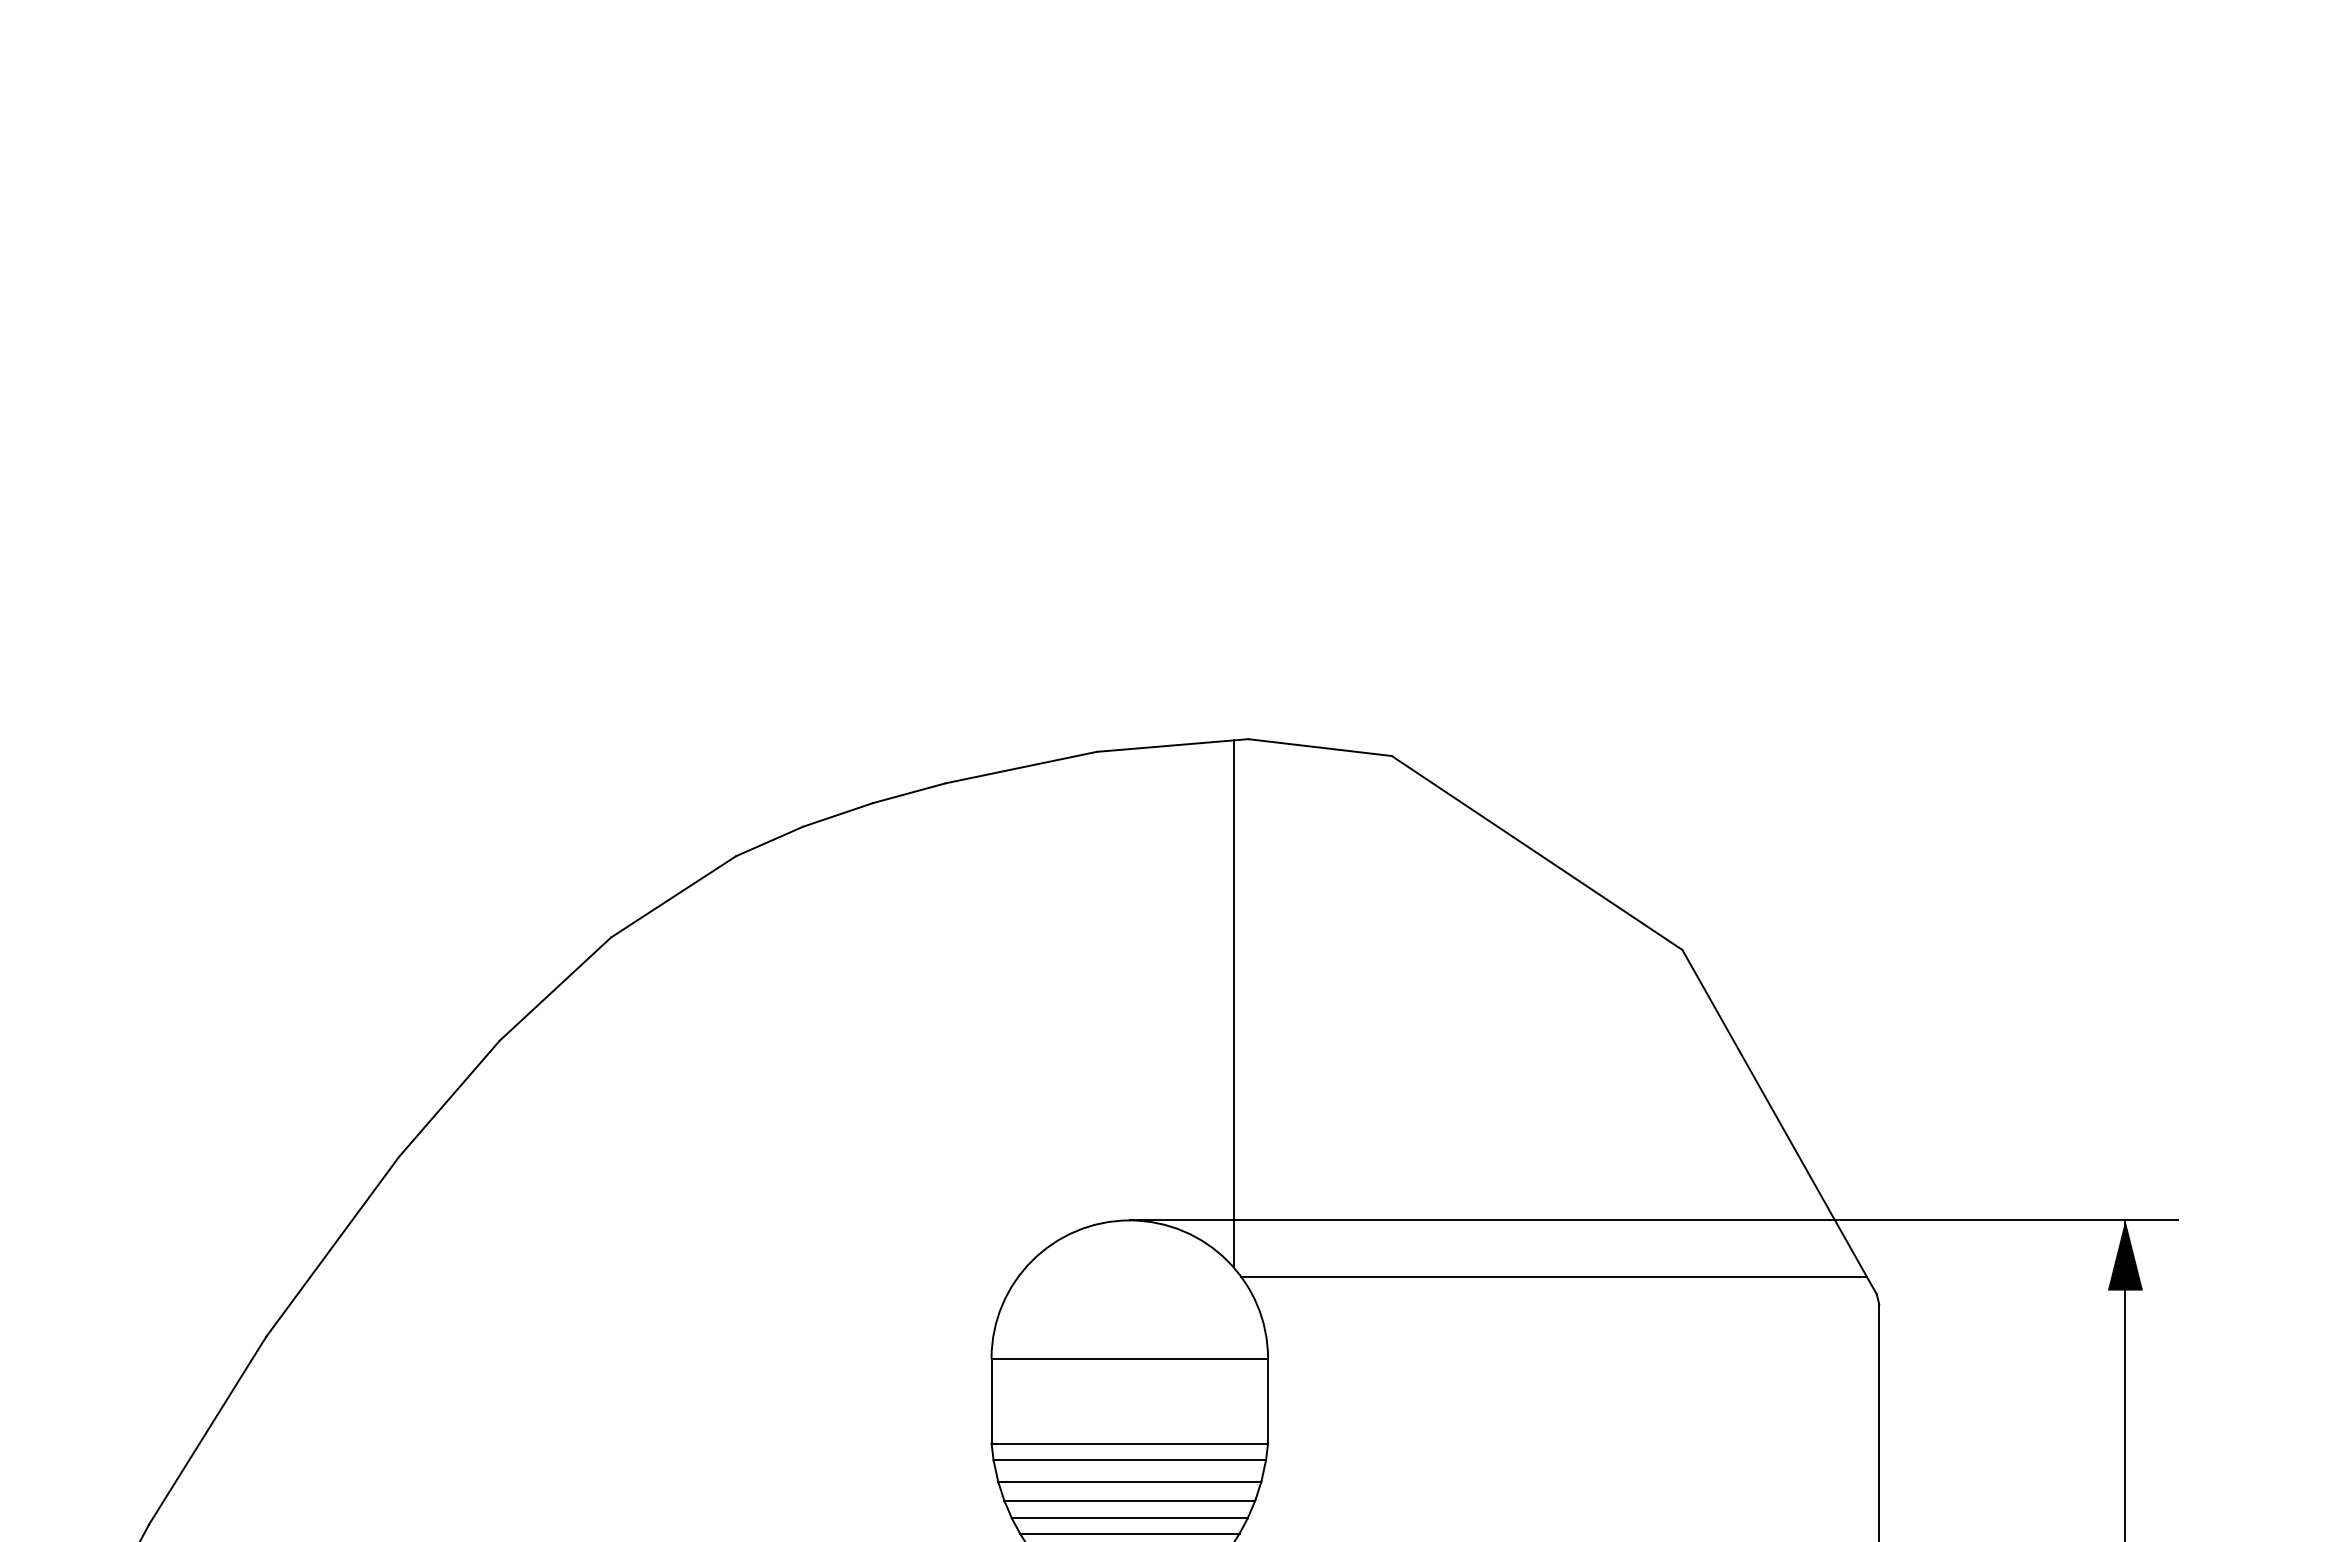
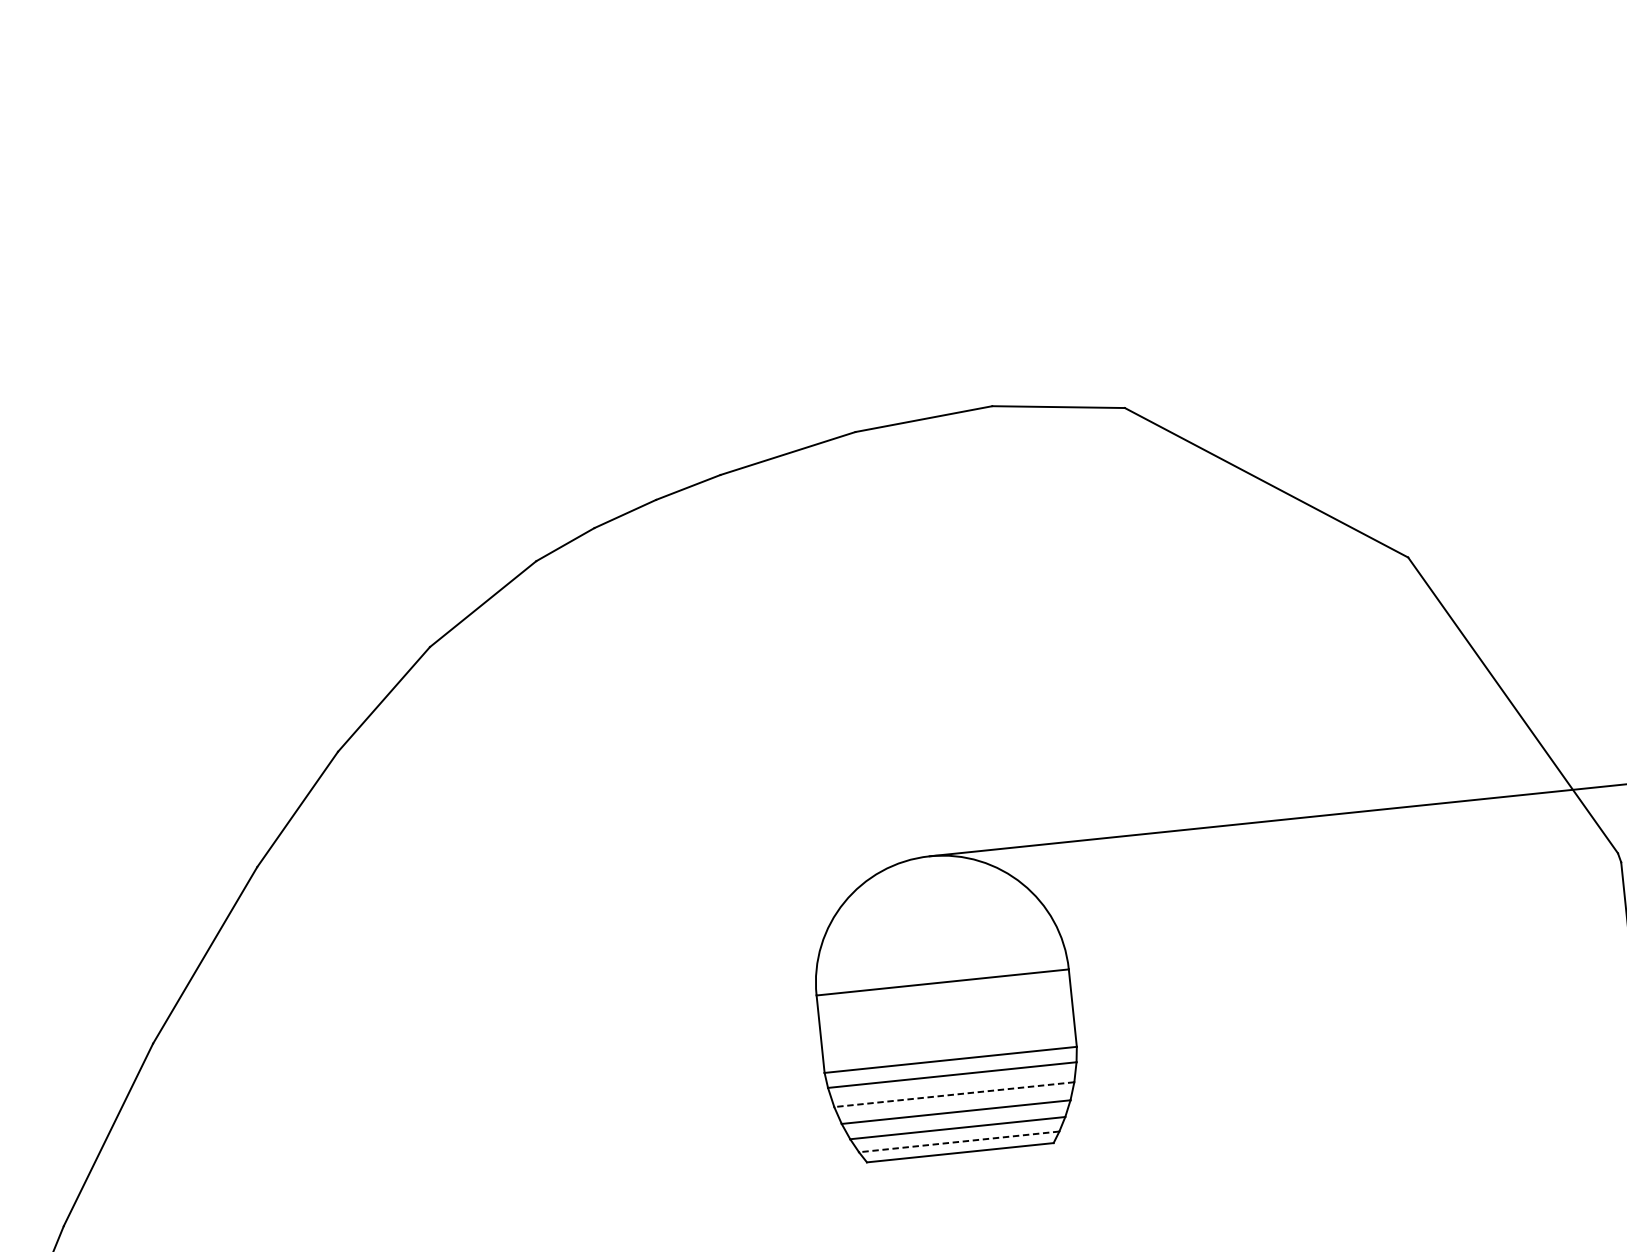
line: (1233, 1003) -> (1003, 648), removed
line: (1554, 1277) -> (1322, 868), removed
line: (1129, 1481) -> (954, 1094), solid -> dashed
line: (1129, 1533) -> (958, 1141), solid -> dashed

